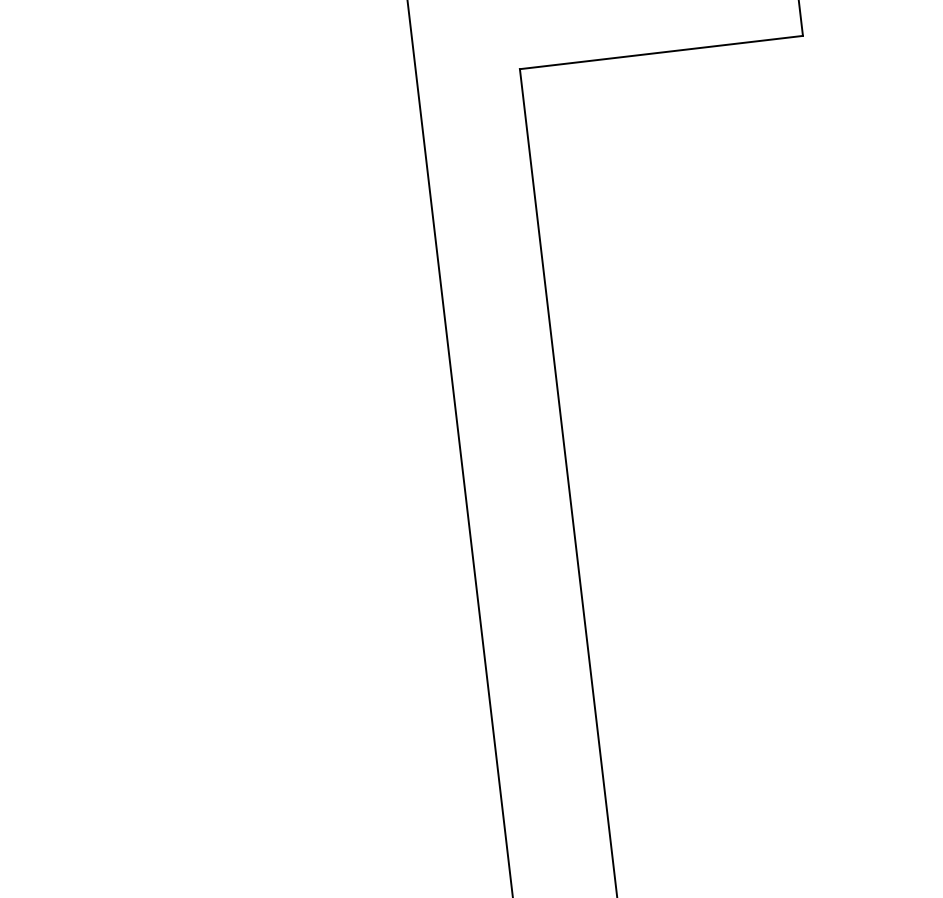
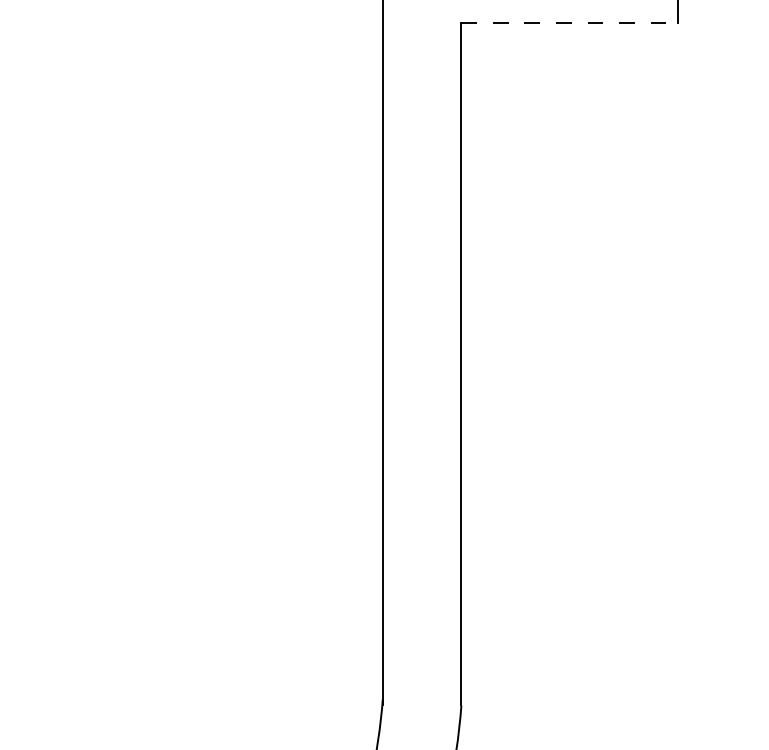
line: (662, 52) -> (570, 22), solid -> dashed

